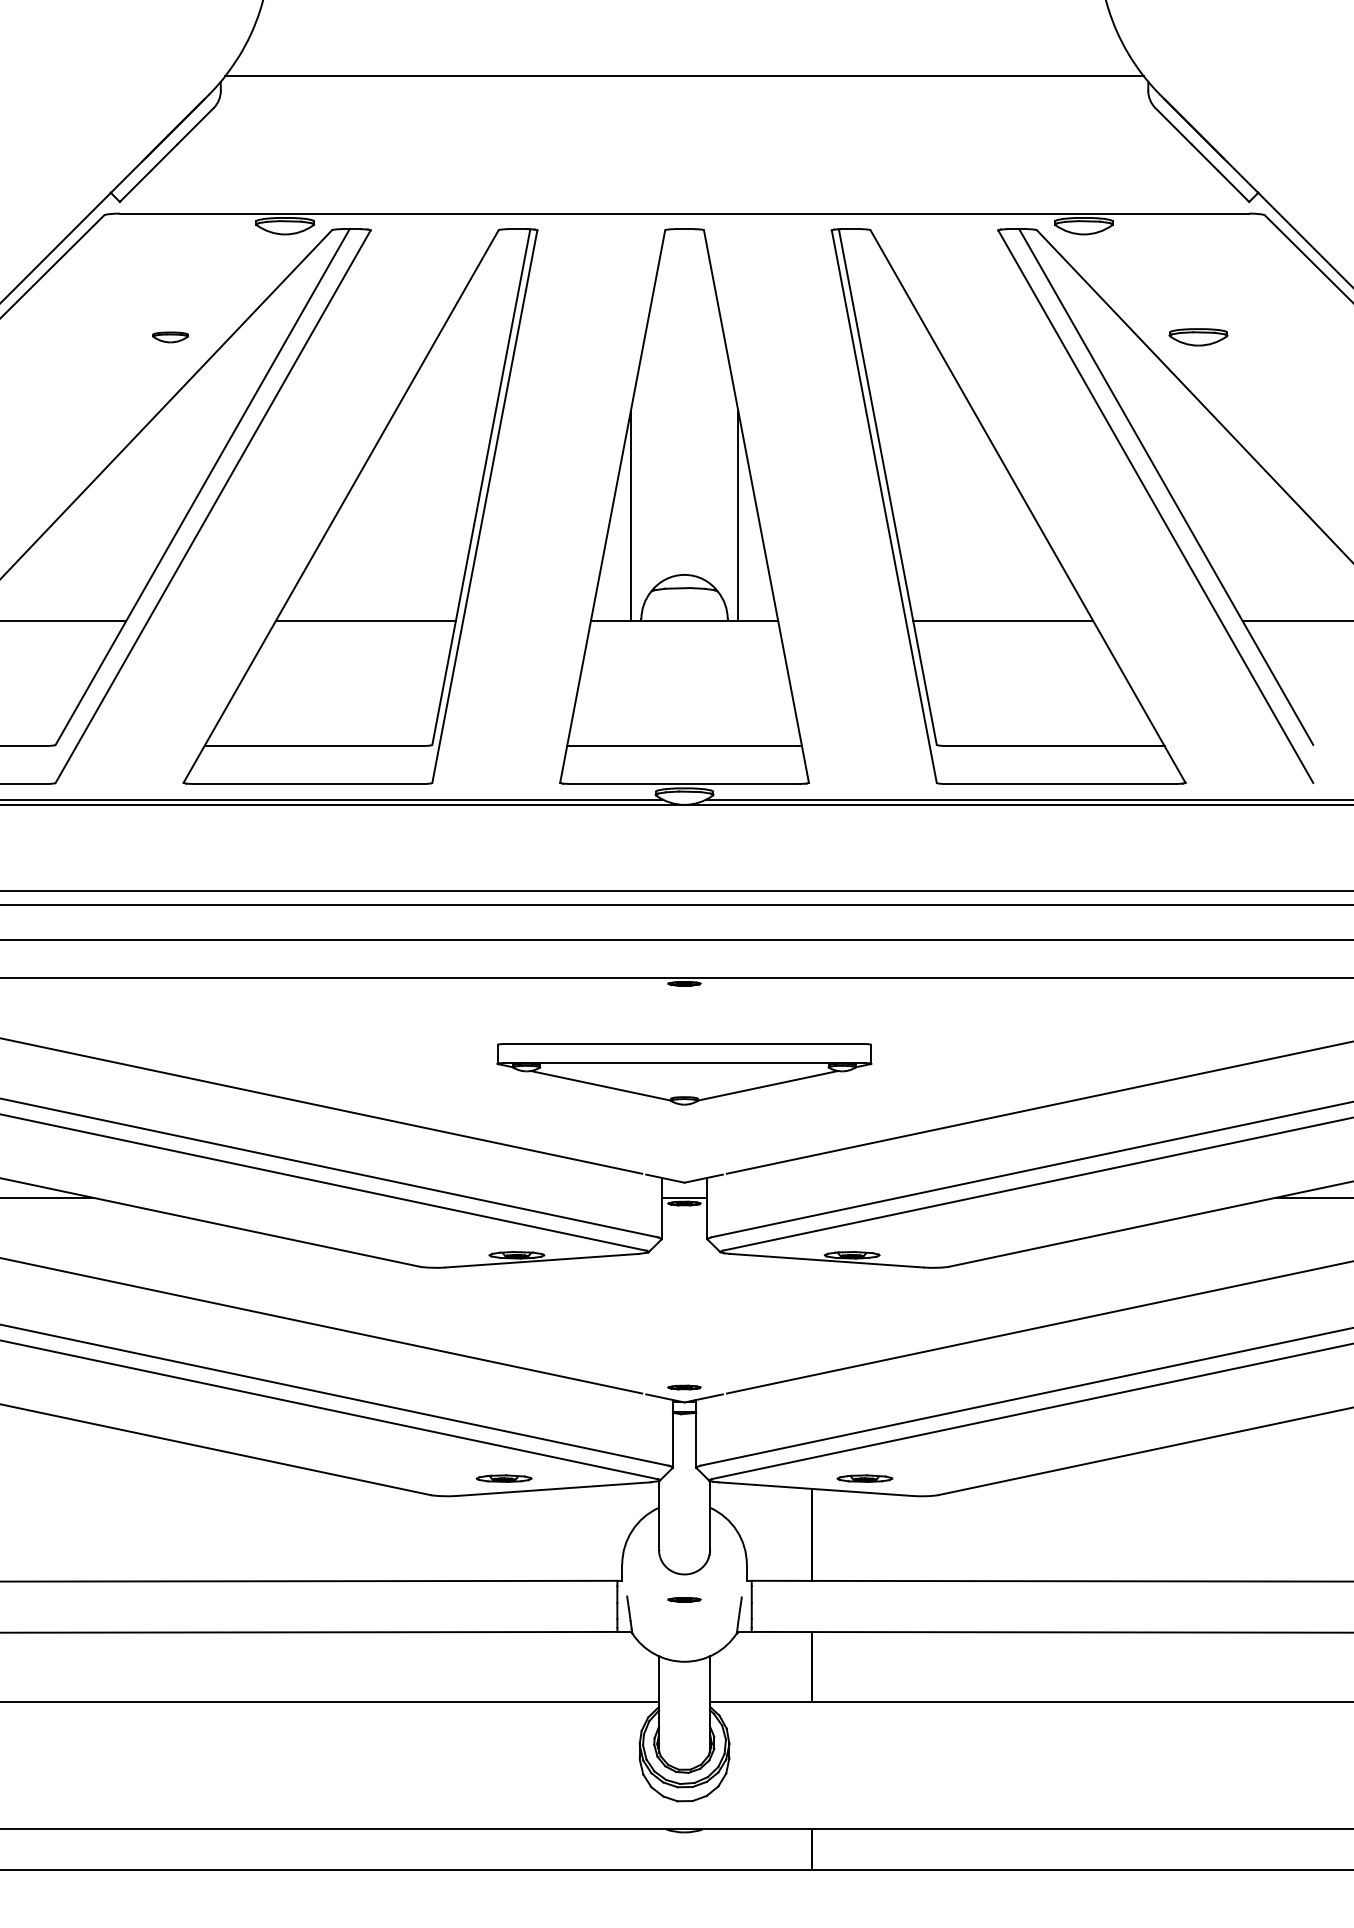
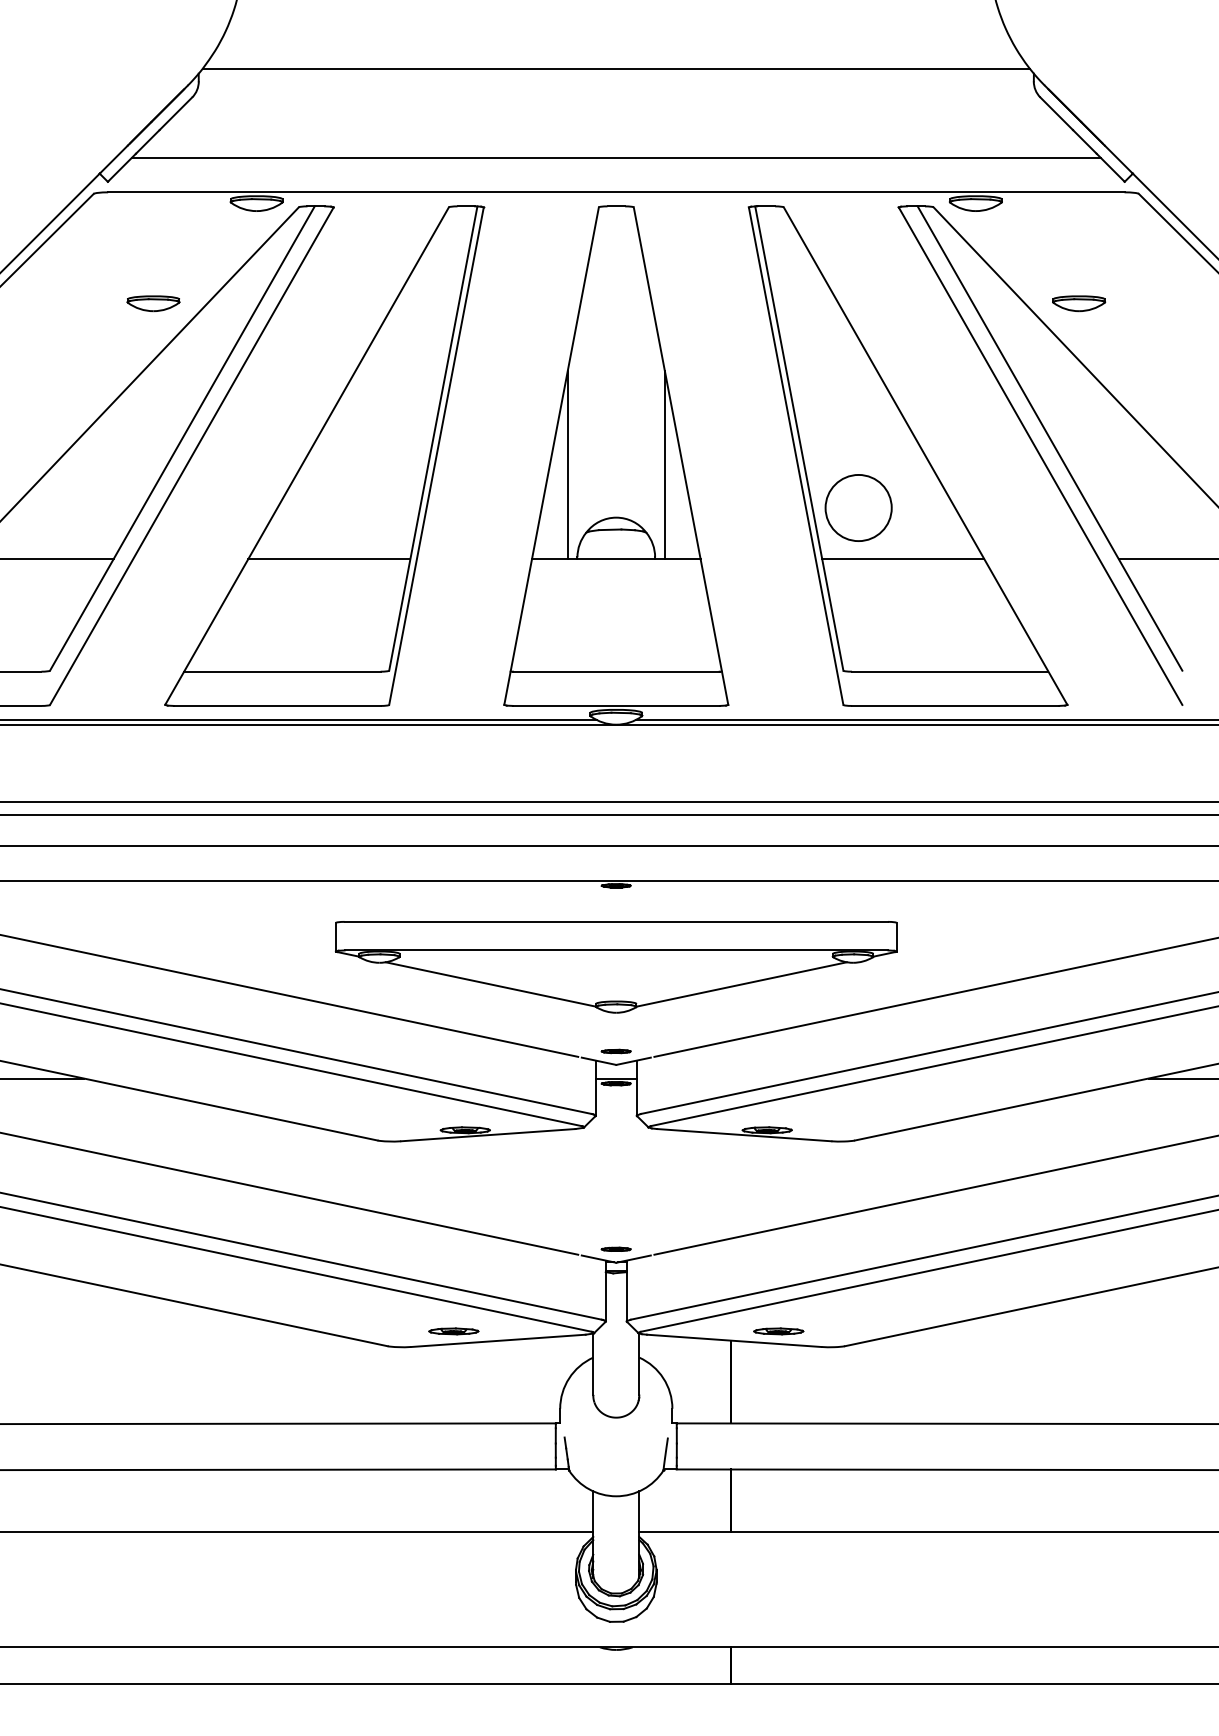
line: (683, 176) -> (615, 158), added
part: (170, 337) -> (153, 303), size x1.67
circle: (953, 563) -> (858, 507), added
part: (683, 1074) -> (615, 967), size x1.67
part: (683, 1599) -> (615, 1051), moved

